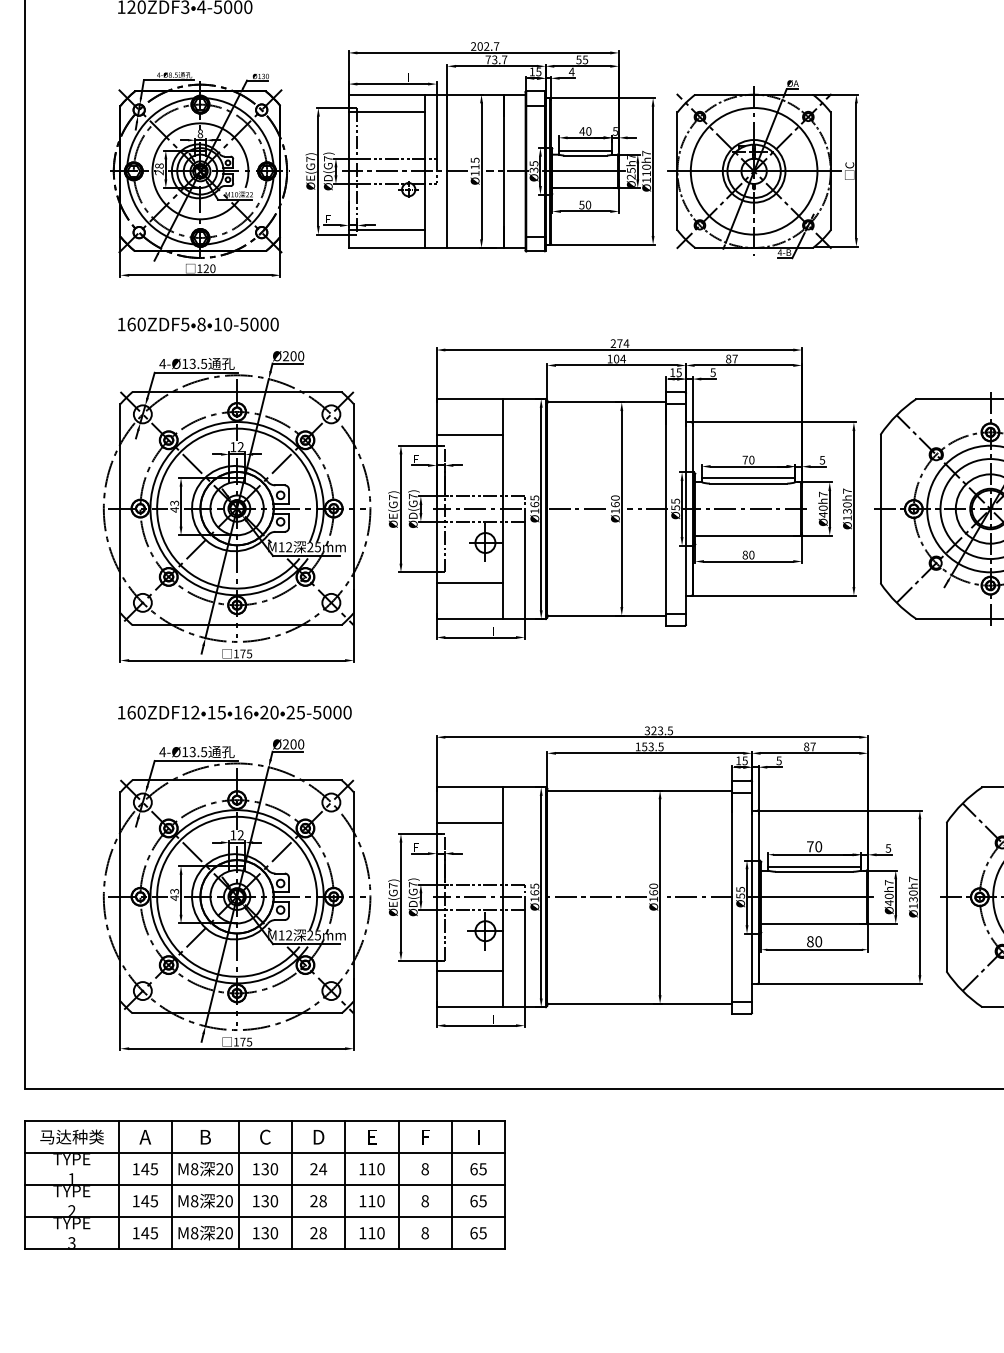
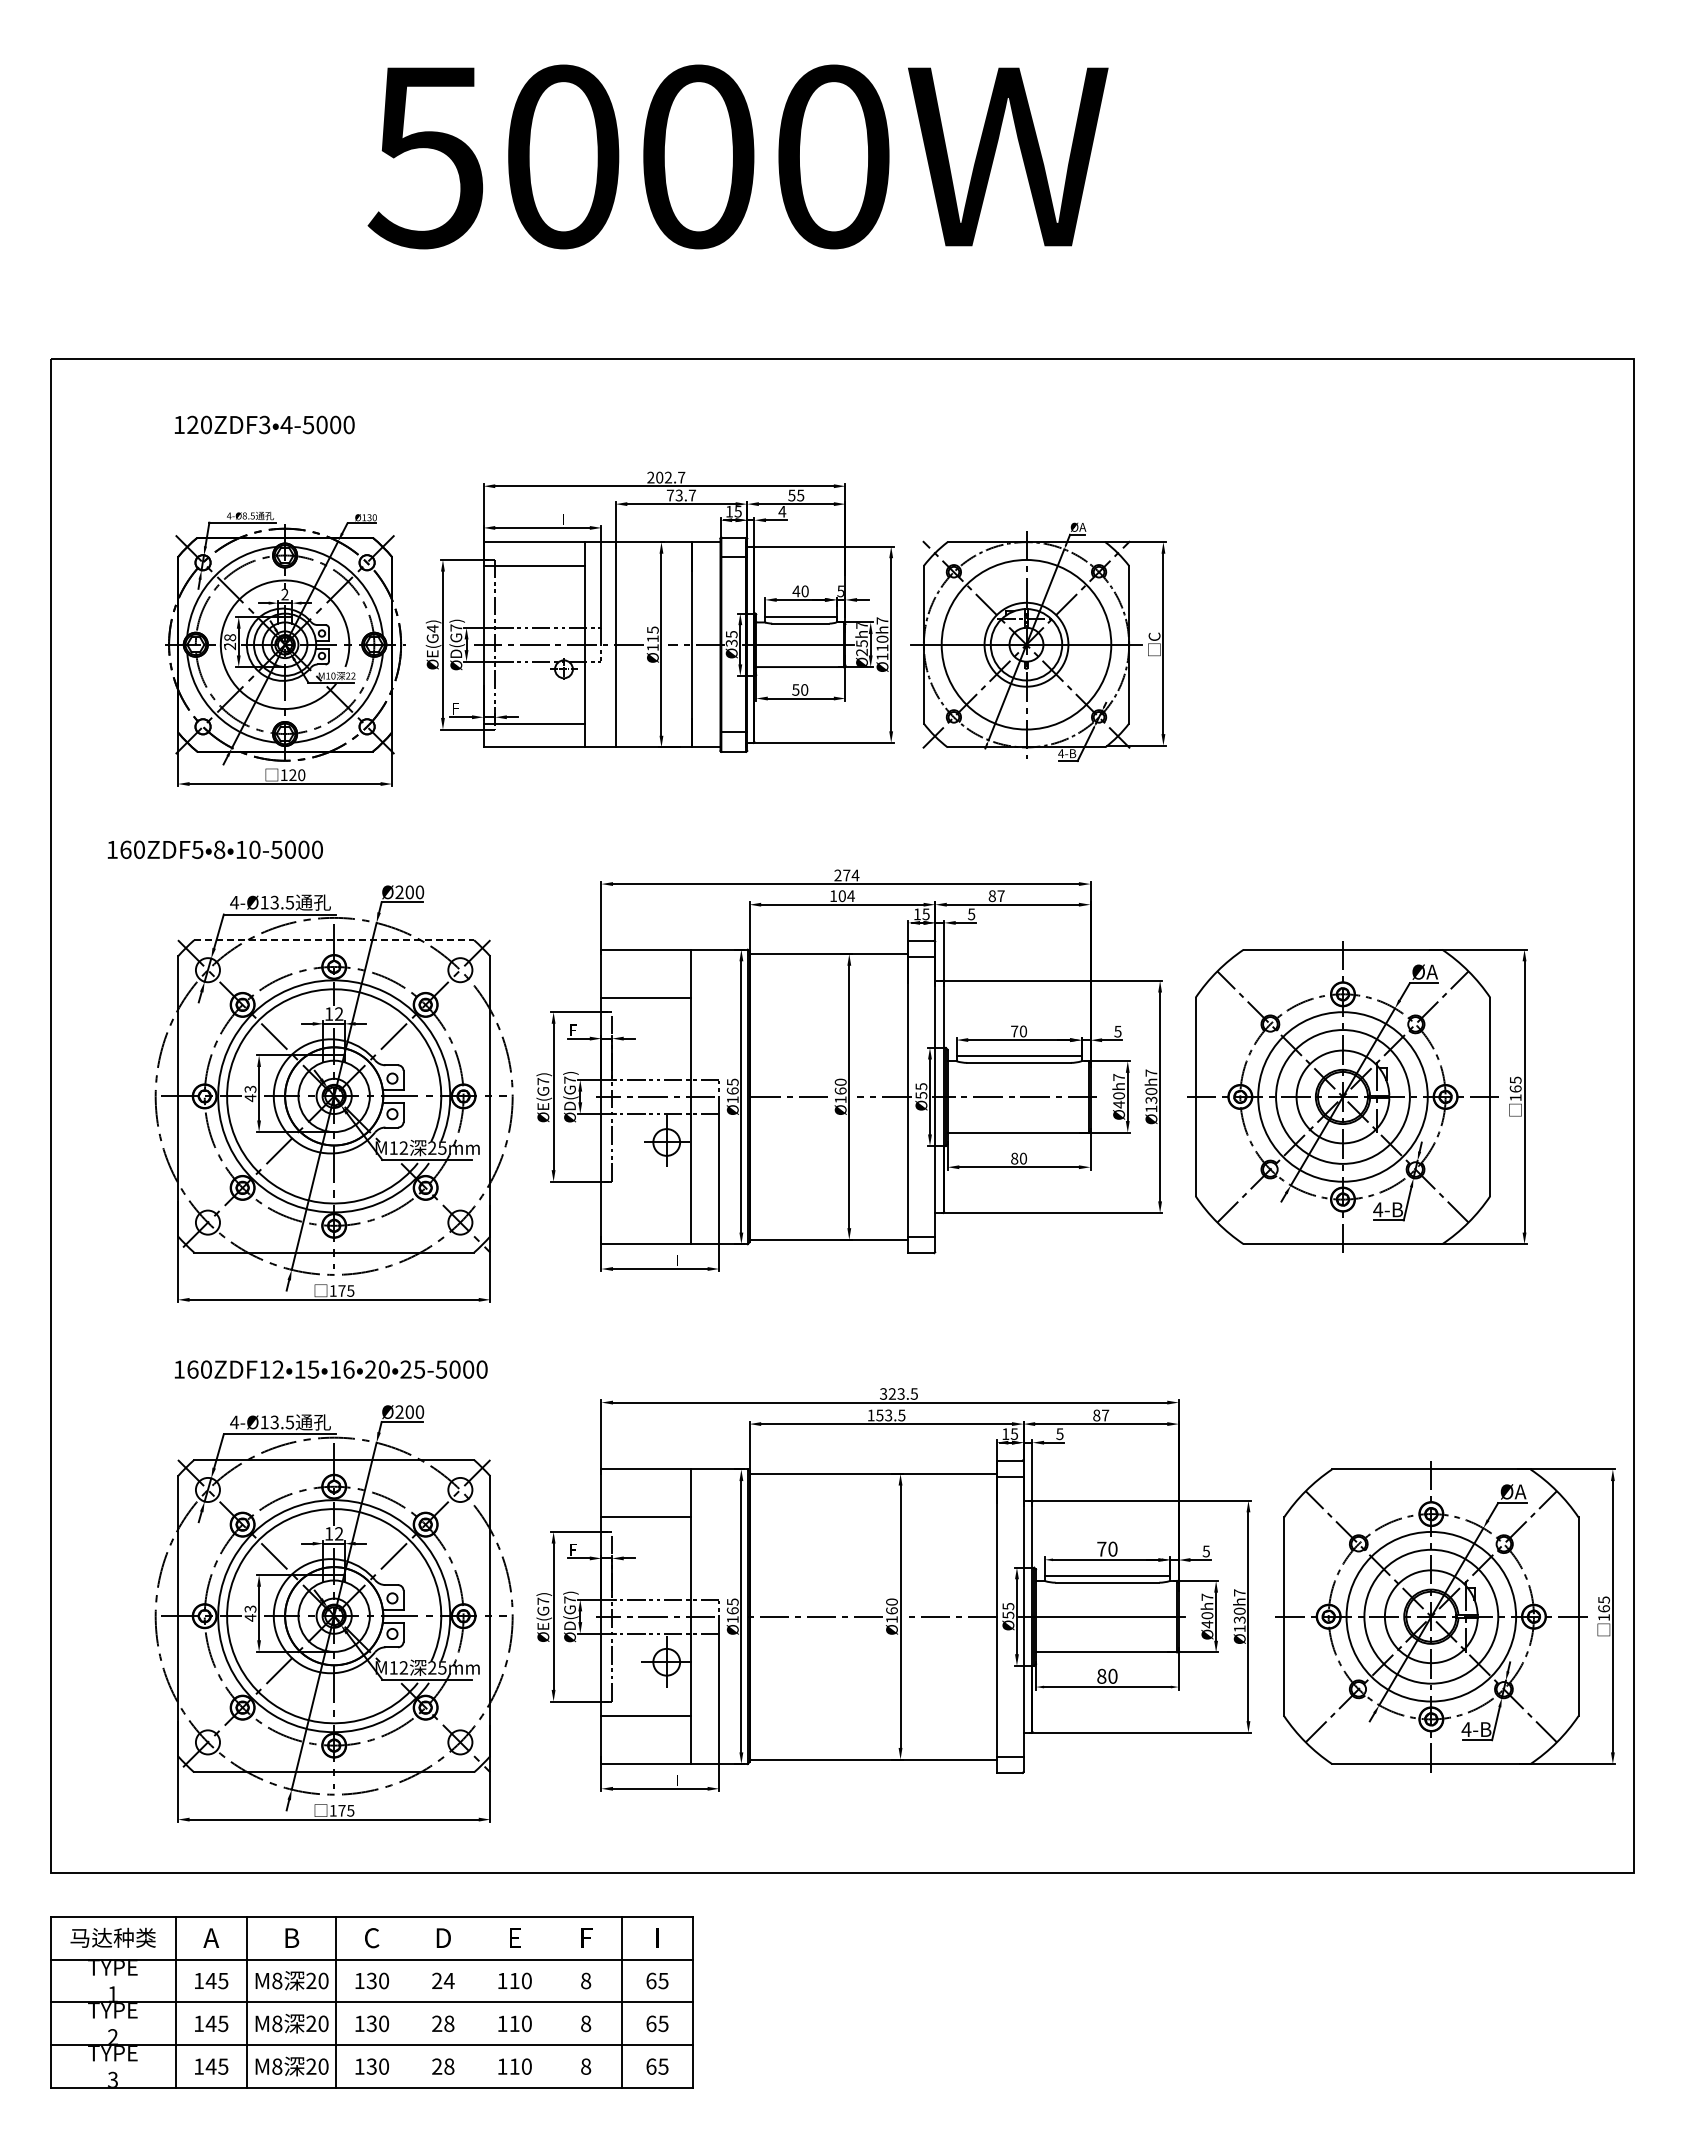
text: (200, 133) -> (284, 594), 8 -> 2
text: (310, 159) -> (432, 628), E(G7) -> E(G4)
text: (197, 324) -> (214, 849), moved
line: (237, 392) -> (334, 940), solid -> dashed
line: (469, 583) -> (645, 1196), removed
line: (291, 1185) -> (407, 2002), removed
line: (345, 1185) -> (479, 2002), removed
line: (398, 1185) -> (550, 2002), removed

